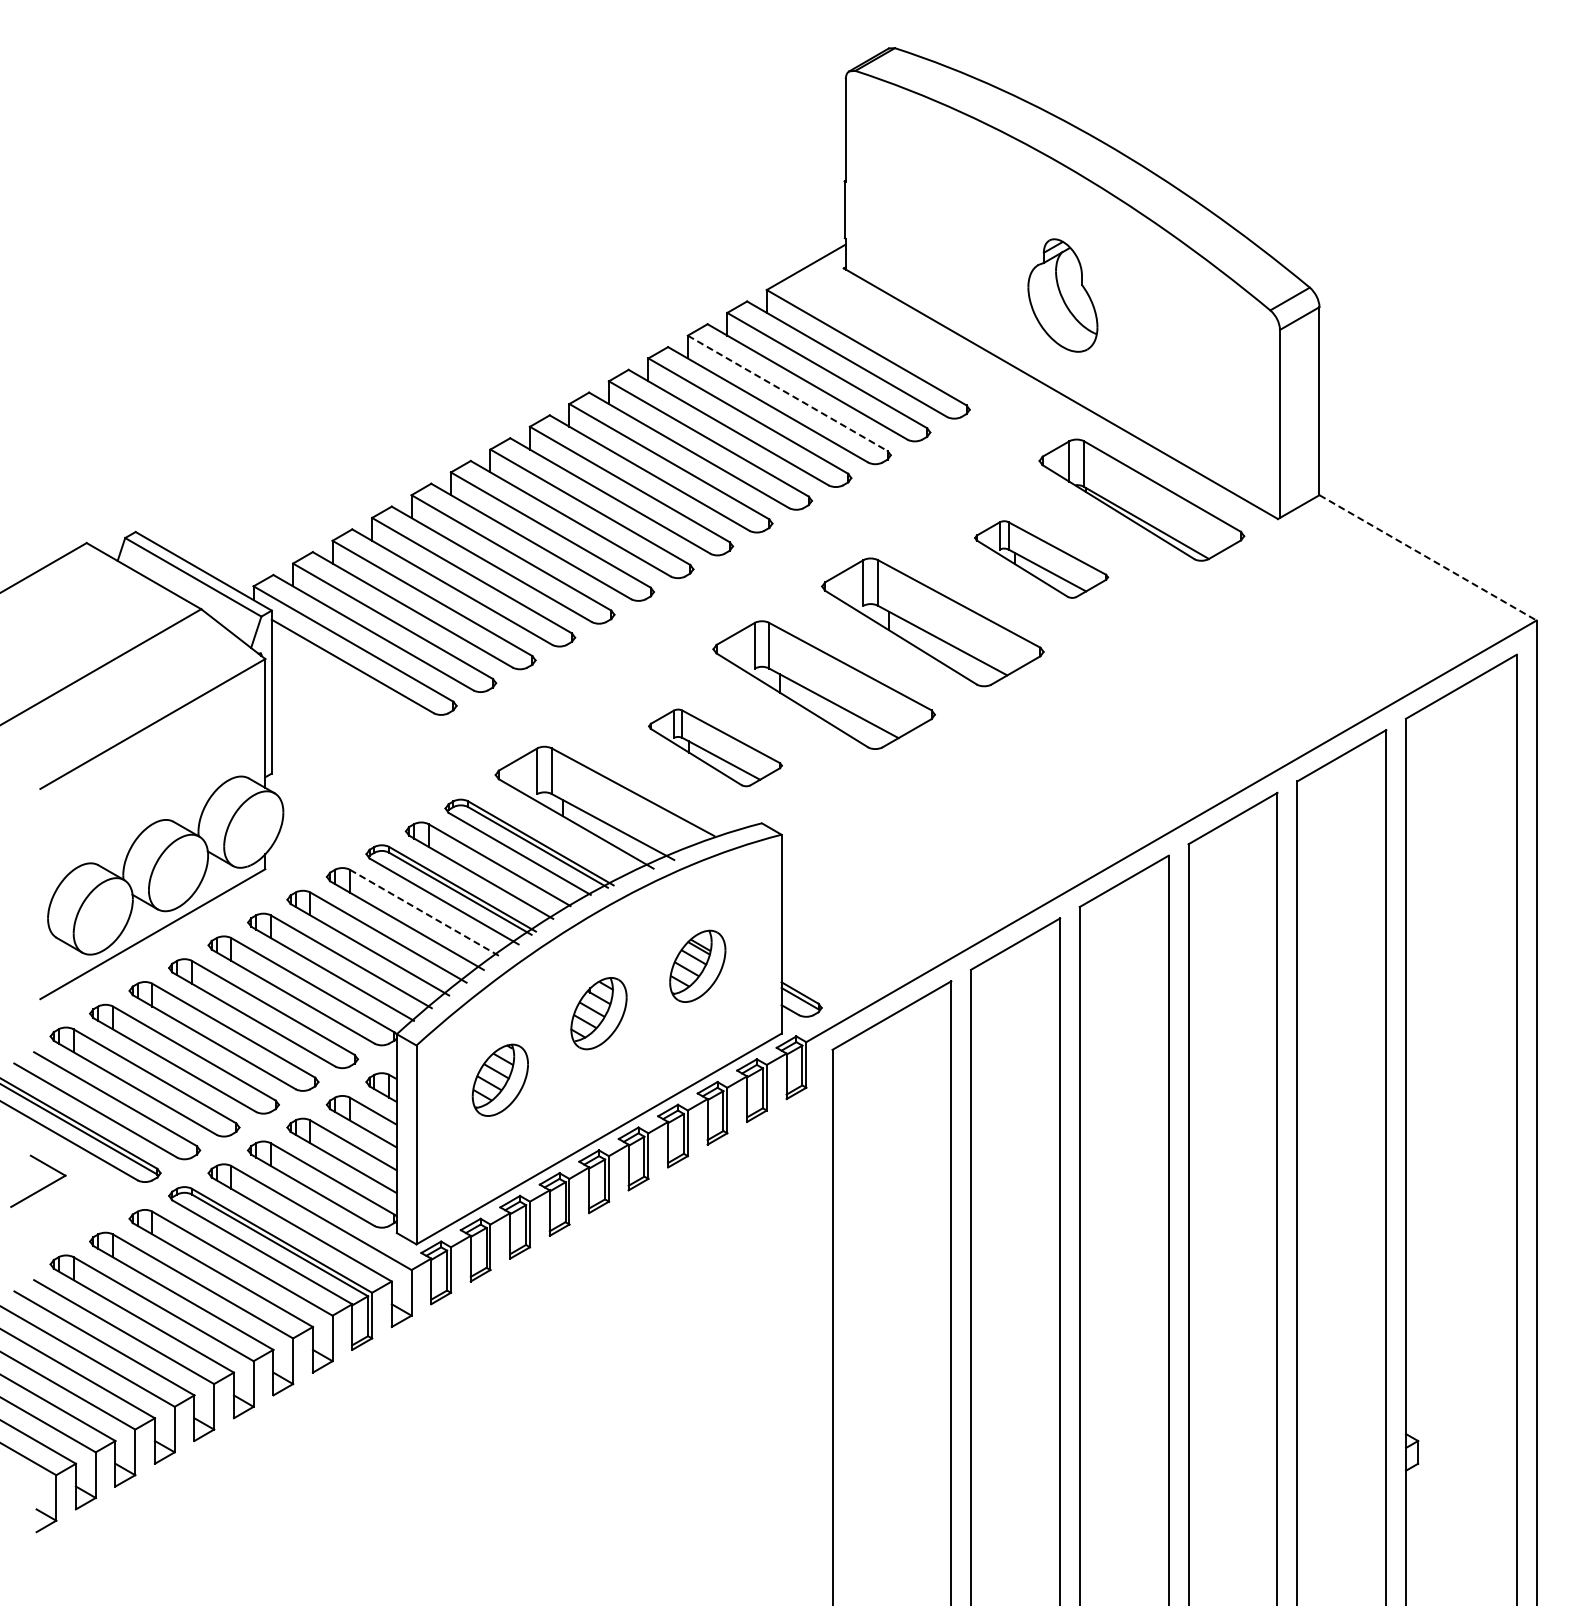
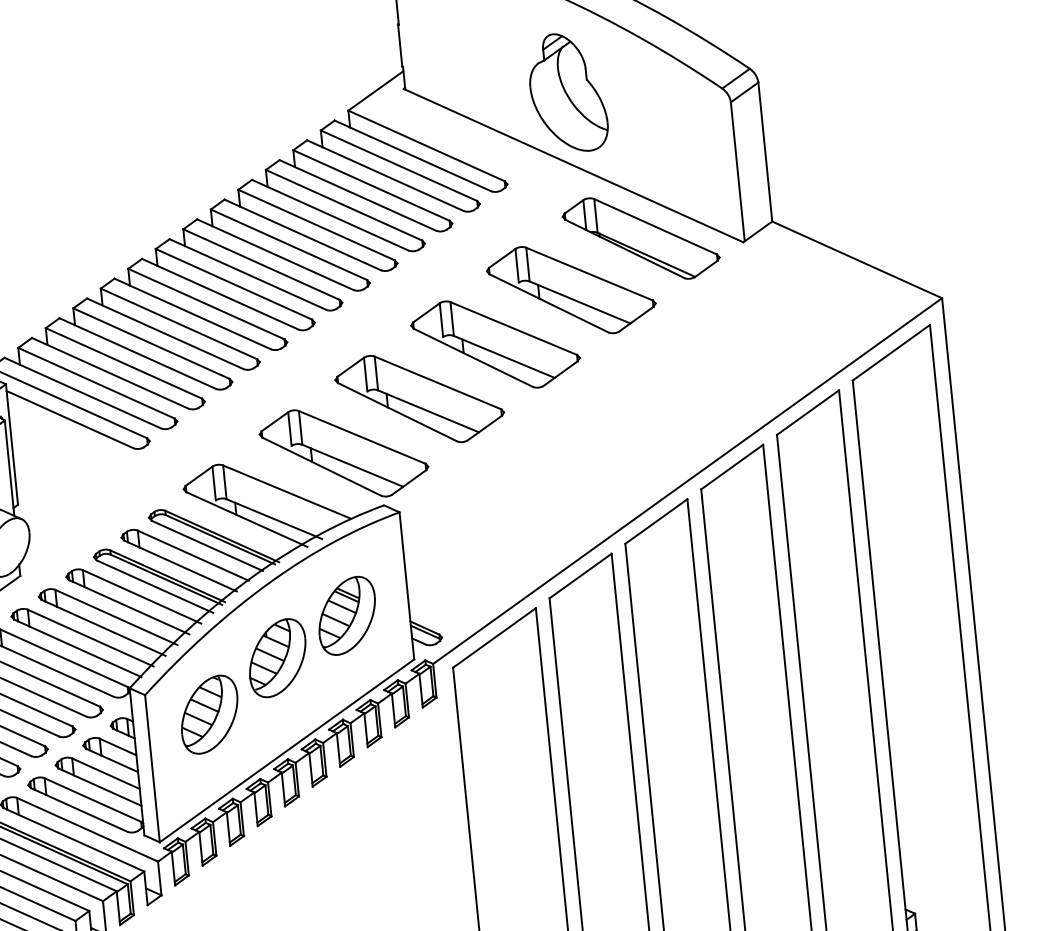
part: (1062, 295) -> (567, 92), size x1.43
line: (788, 393) -> (372, 185), dashed -> solid
line: (1428, 558) -> (857, 260), dashed -> solid
part: (1041, 559) -> (571, 289), size x1.67
part: (715, 747) -> (344, 452), size x1.67
line: (426, 913) -> (142, 596), dashed -> solid
part: (697, 966) -> (347, 616), size x1.43
part: (598, 1013) -> (277, 658), size x1.43
part: (500, 1080) -> (209, 714), size x1.43

